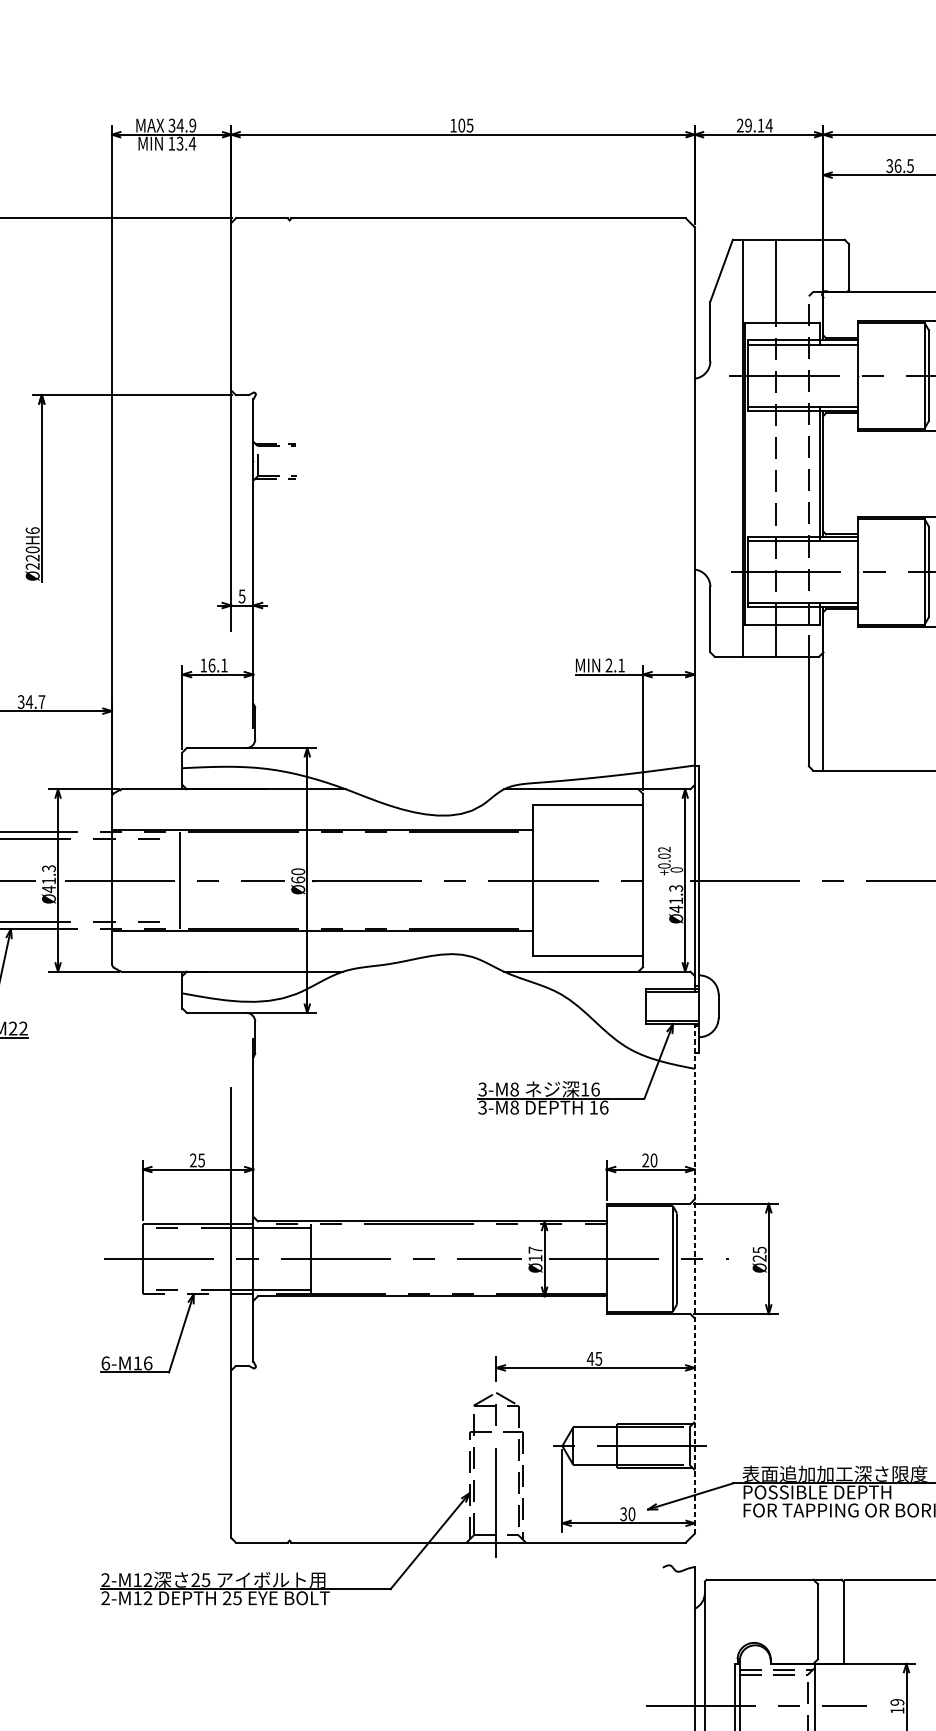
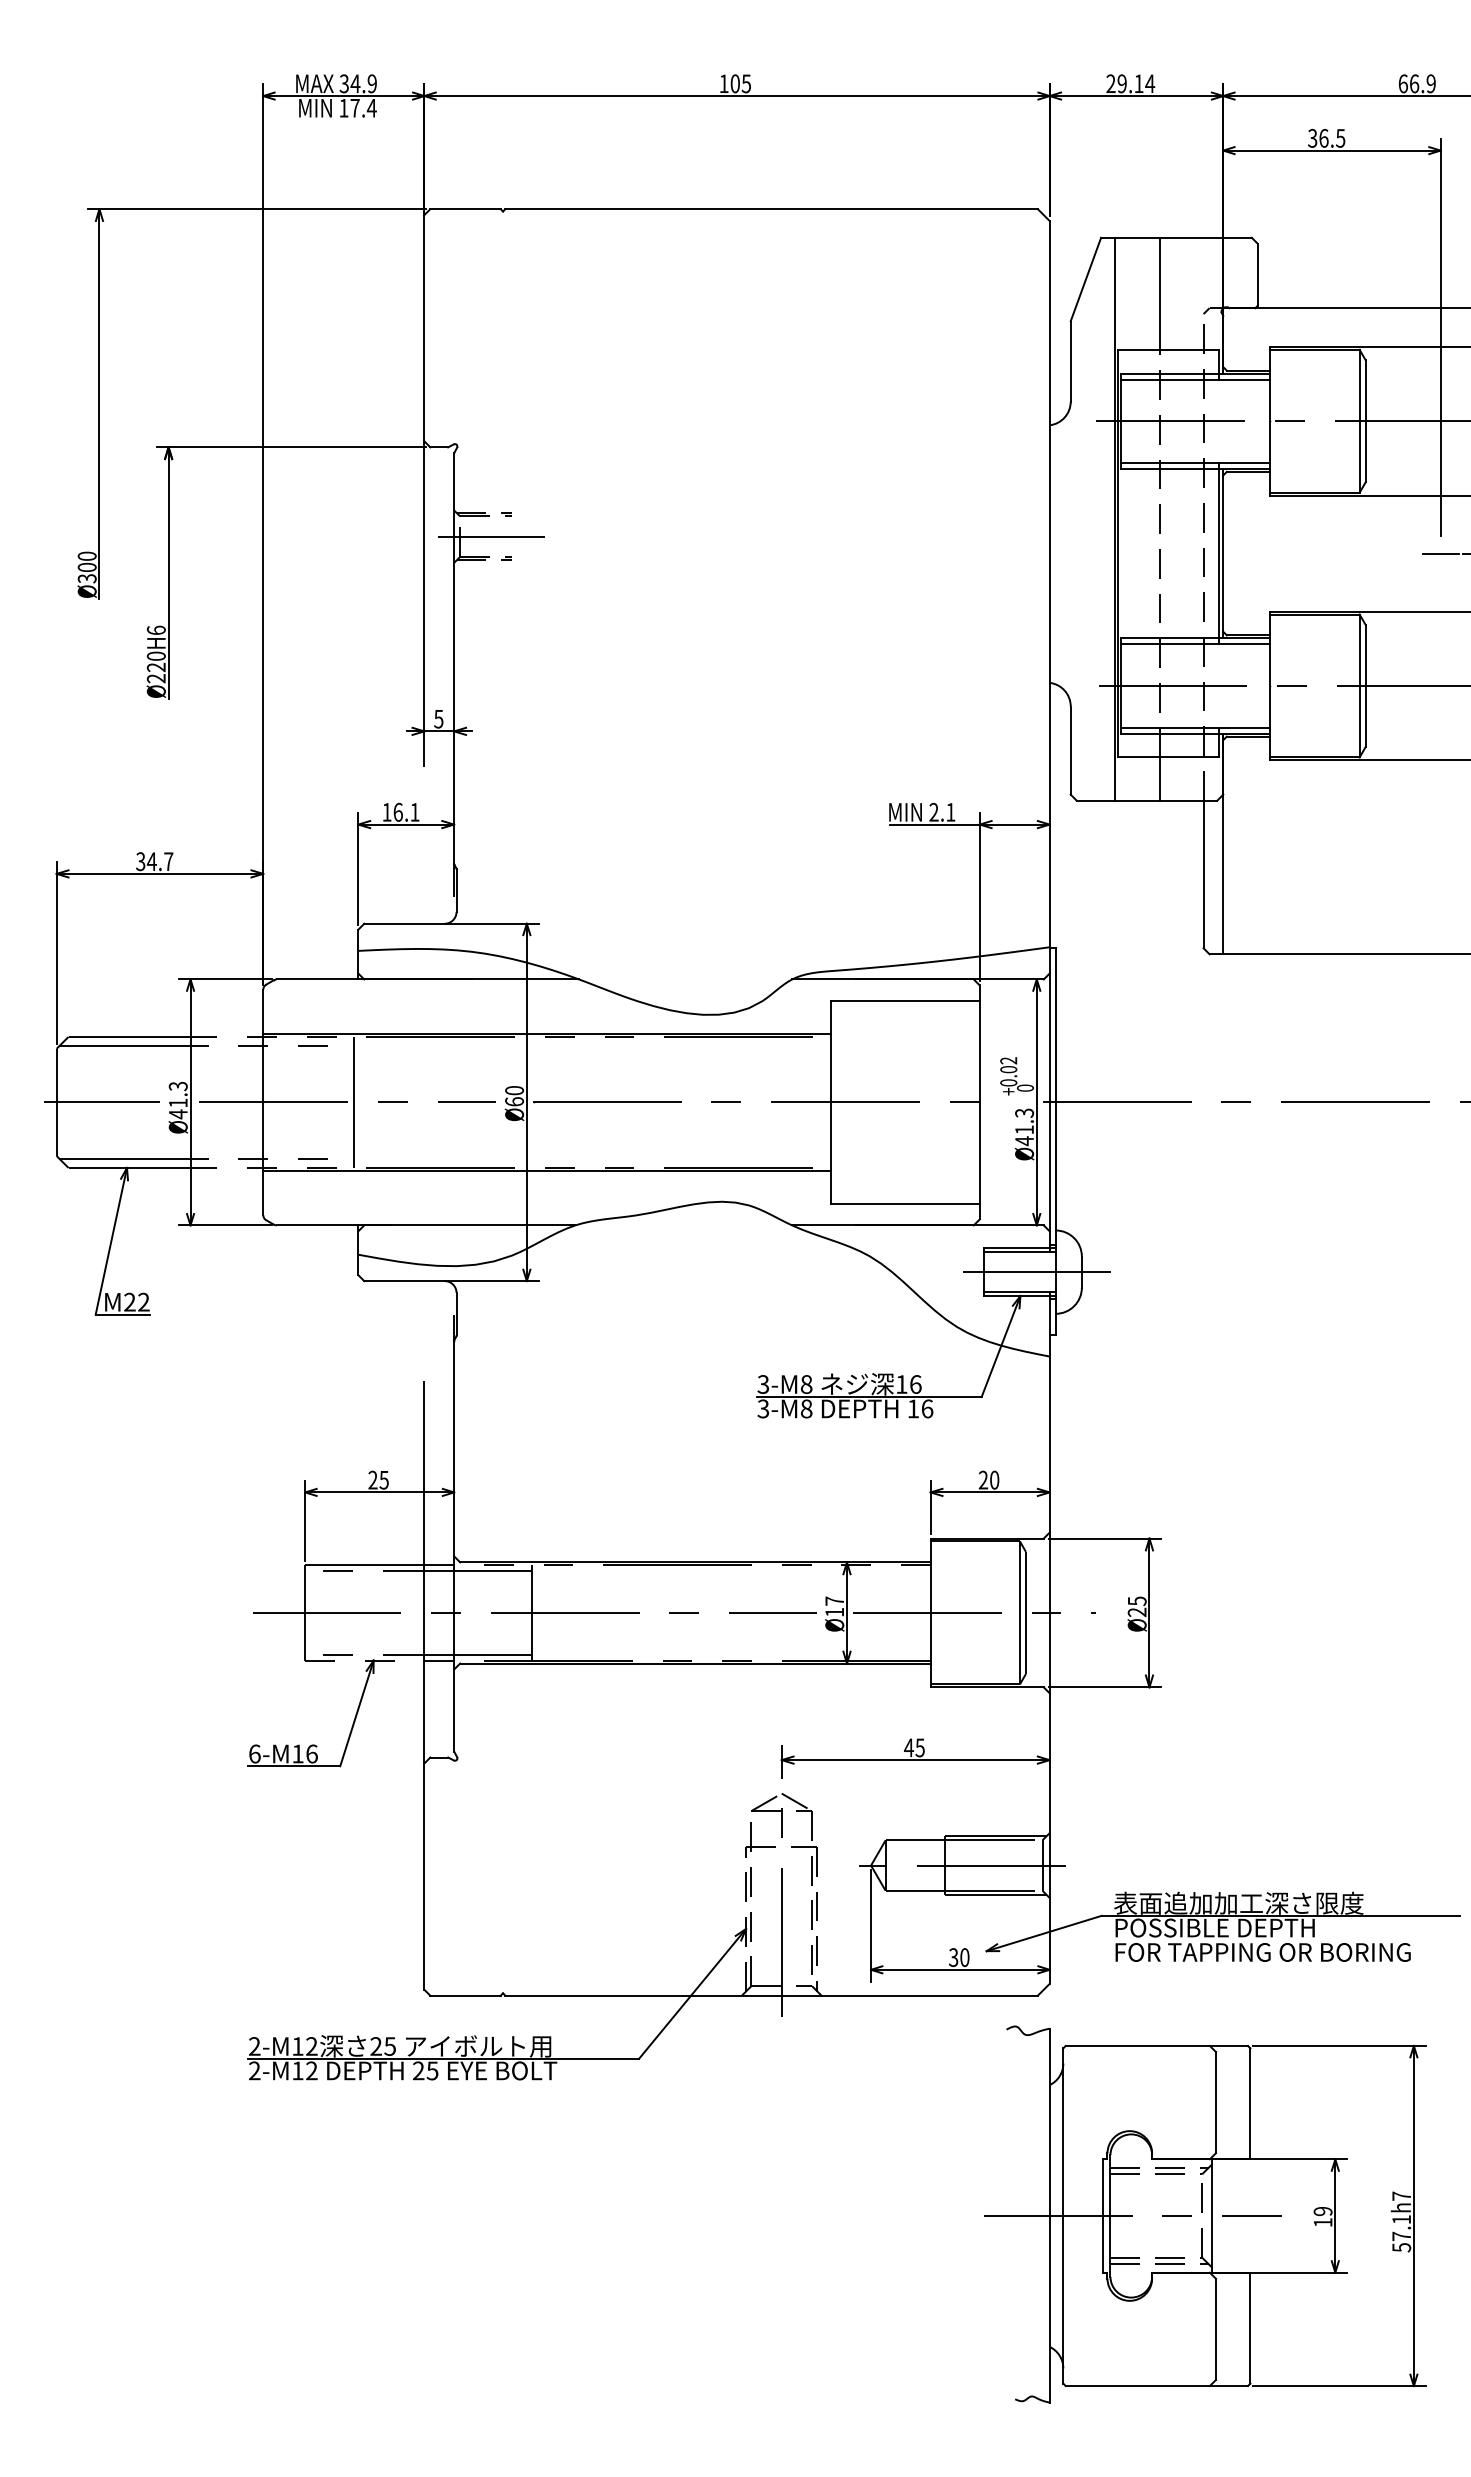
text: (179, 143) -> (354, 107), 13.4 -> 17.4
line: (280, 461) -> (490, 536), added
line: (690, 1006) -> (1043, 1272), added
line: (694, 1277) -> (1049, 1637), dashed -> solid

